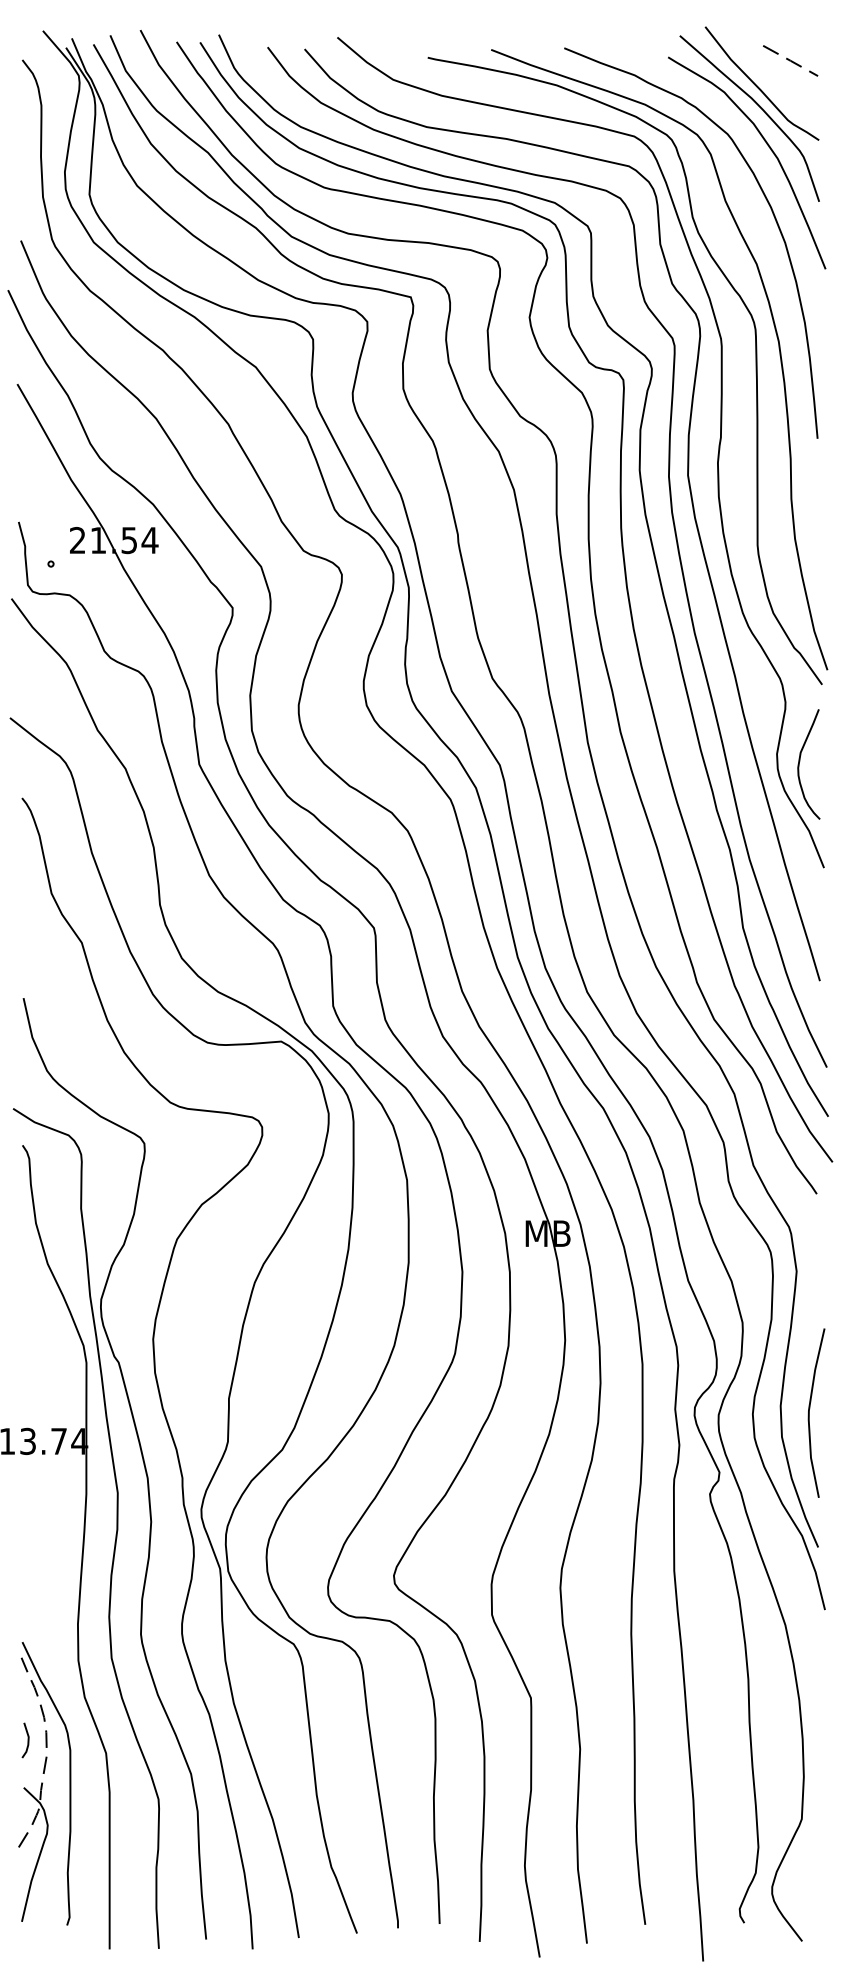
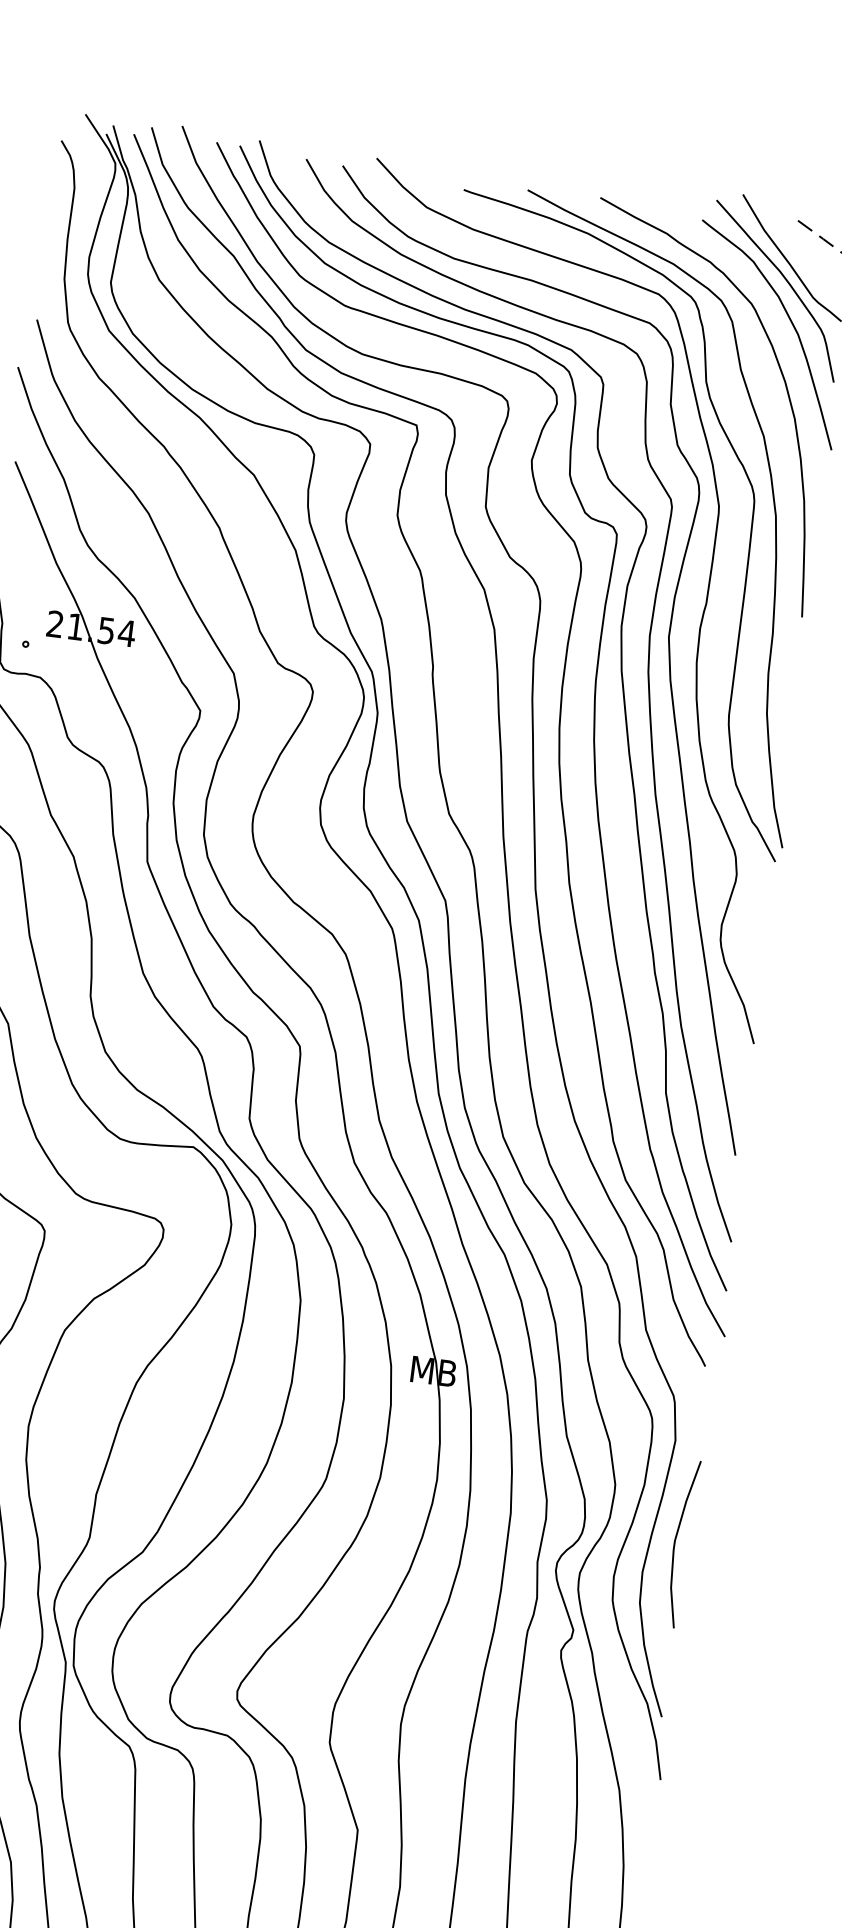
curve: (800, 761) -> (744, 935), removed
curve: (809, 1412) -> (675, 1542), moved

